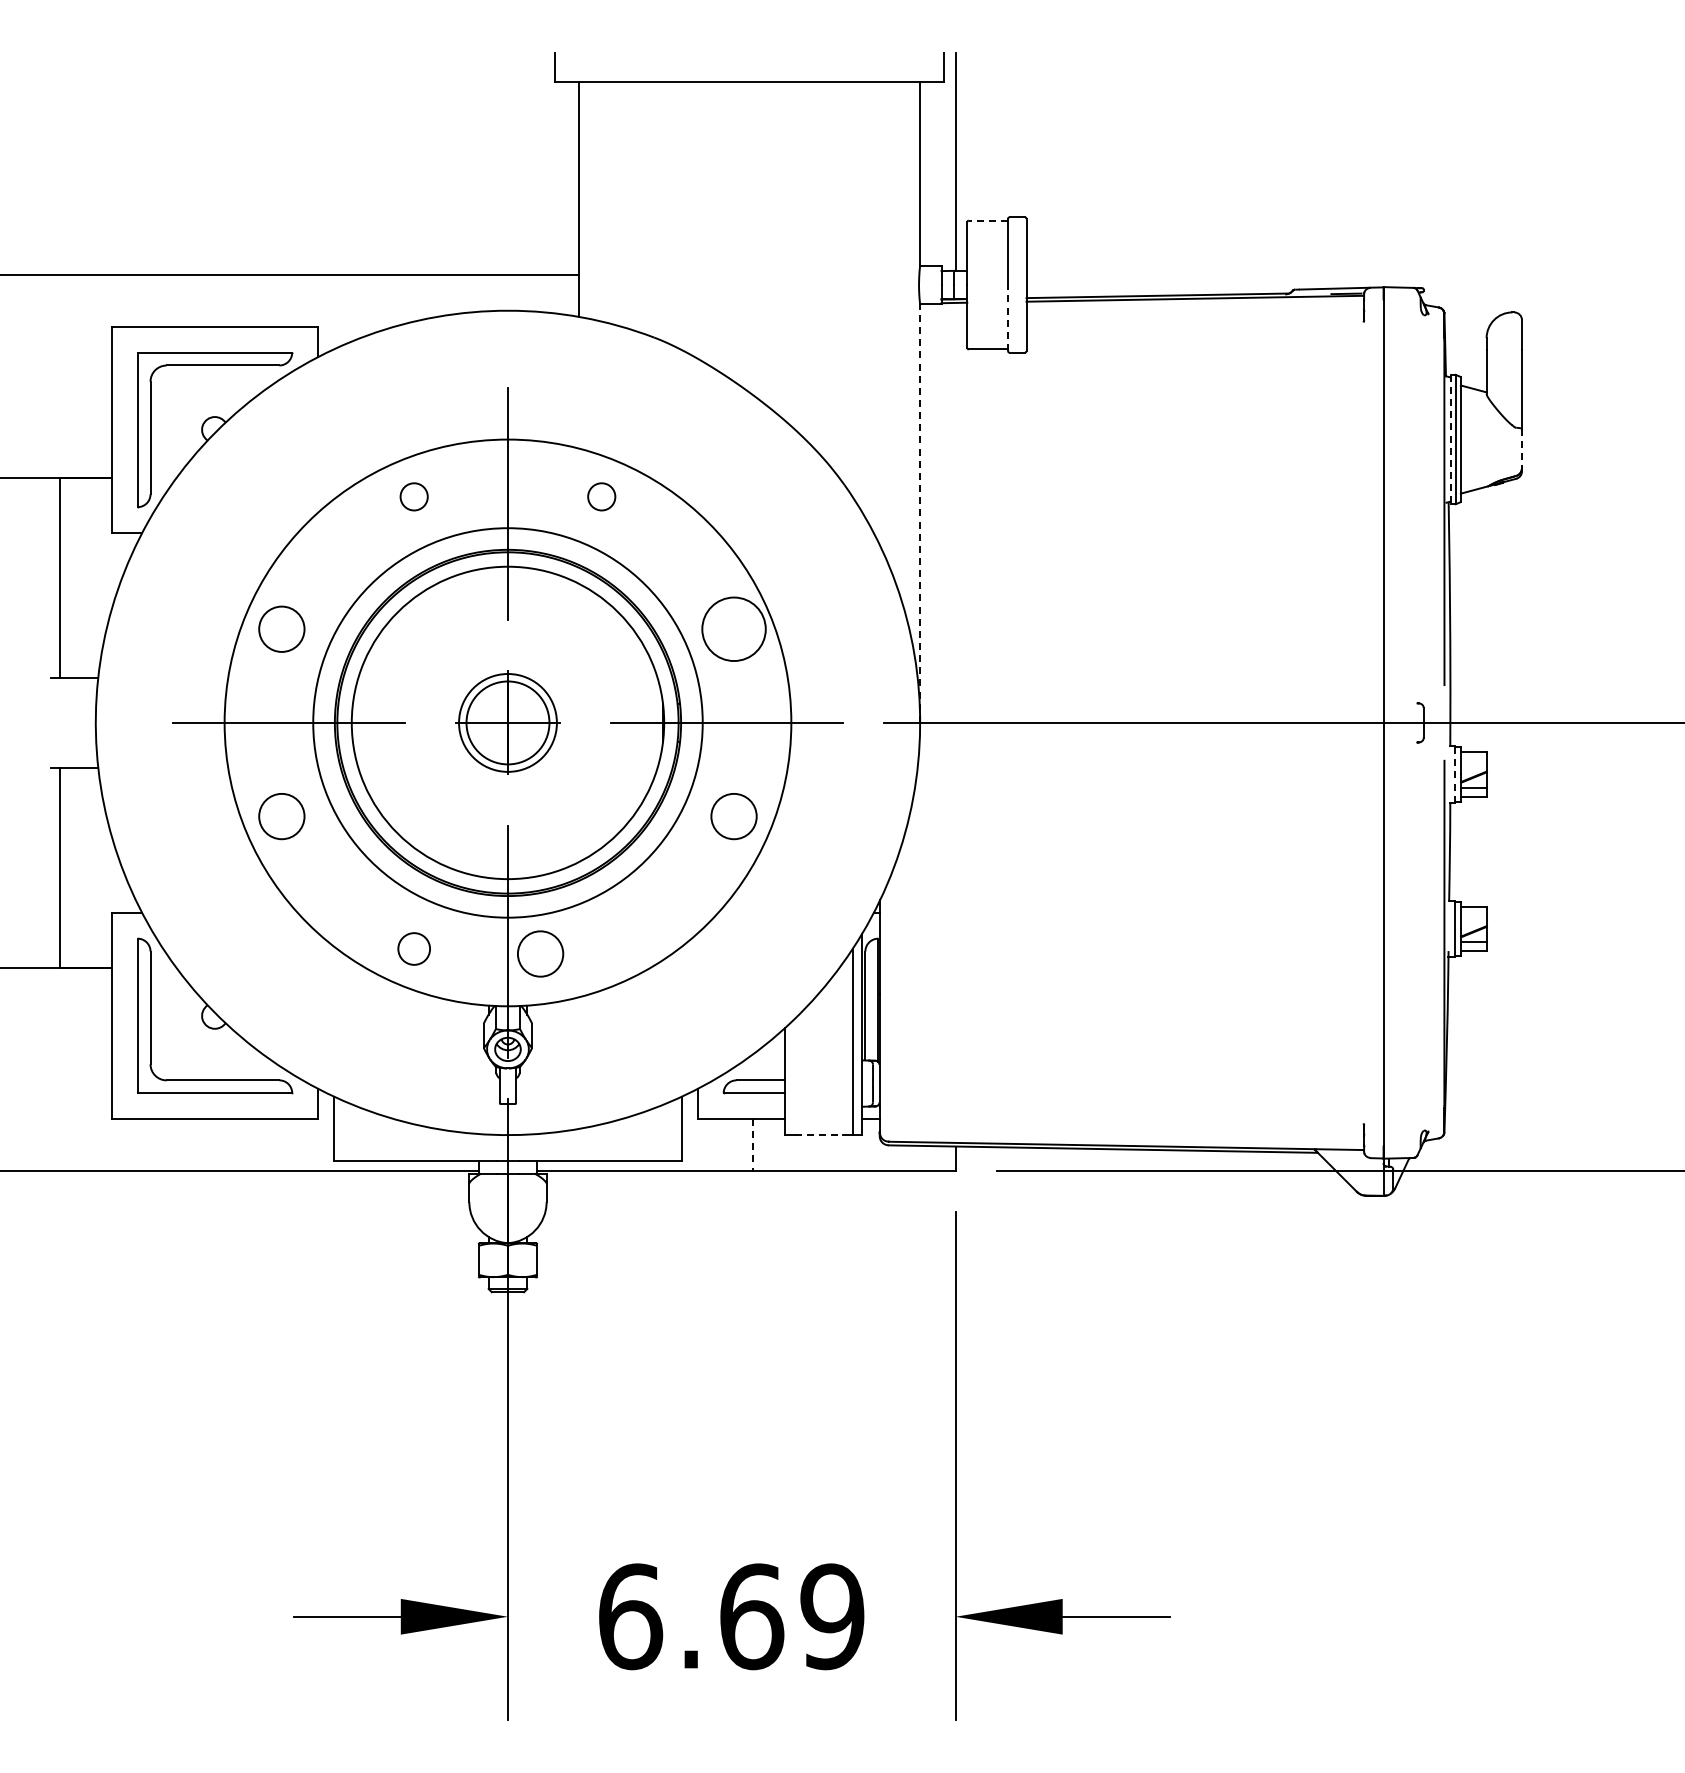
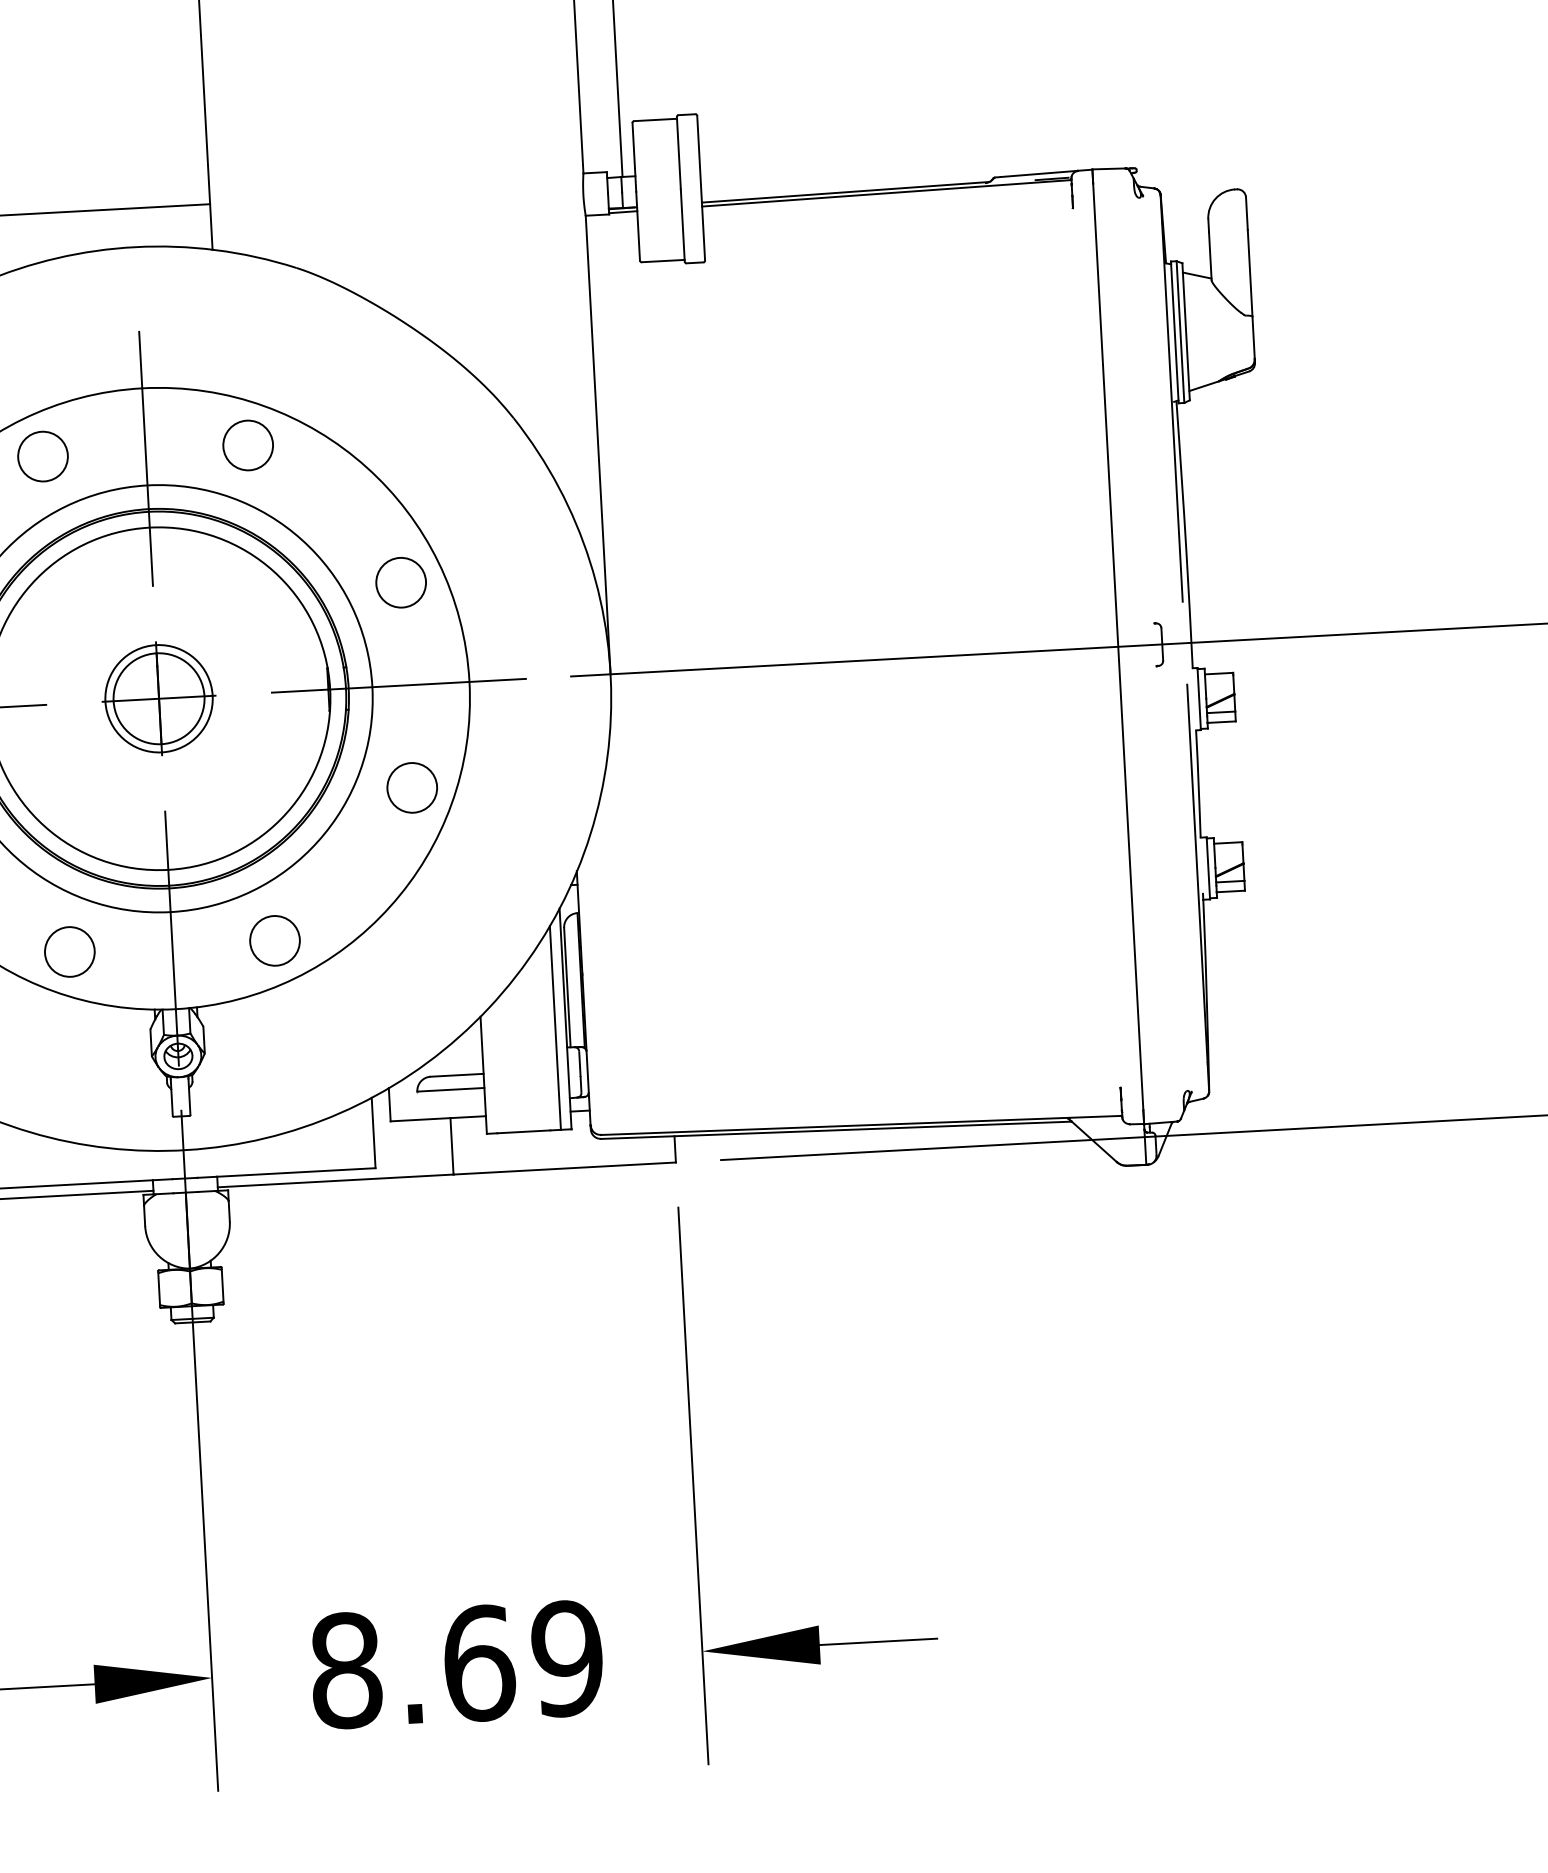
line: (988, 220) -> (655, 119), dashed -> solid
line: (1007, 317) -> (682, 224), dashed -> solid
line: (1450, 439) -> (1174, 332), dashed -> solid
line: (1522, 448) -> (1254, 337), dashed -> solid
circle: (413, 496) -> (42, 456), size x1.67
circle: (601, 496) -> (248, 445), size x1.67
line: (920, 513) -> (598, 444), dashed -> solid
circle: (733, 628) -> (400, 581), size x0.71
line: (1454, 773) -> (1198, 697), dashed -> solid
circle: (413, 948) -> (68, 951), size x1.43
circle: (540, 953) -> (274, 940), moved
line: (819, 1135) -> (524, 1132), dashed -> solid
line: (752, 1144) -> (451, 1146), dashed -> solid
text: (630, 1616) -> (346, 1670), 6.69 -> 8.69

